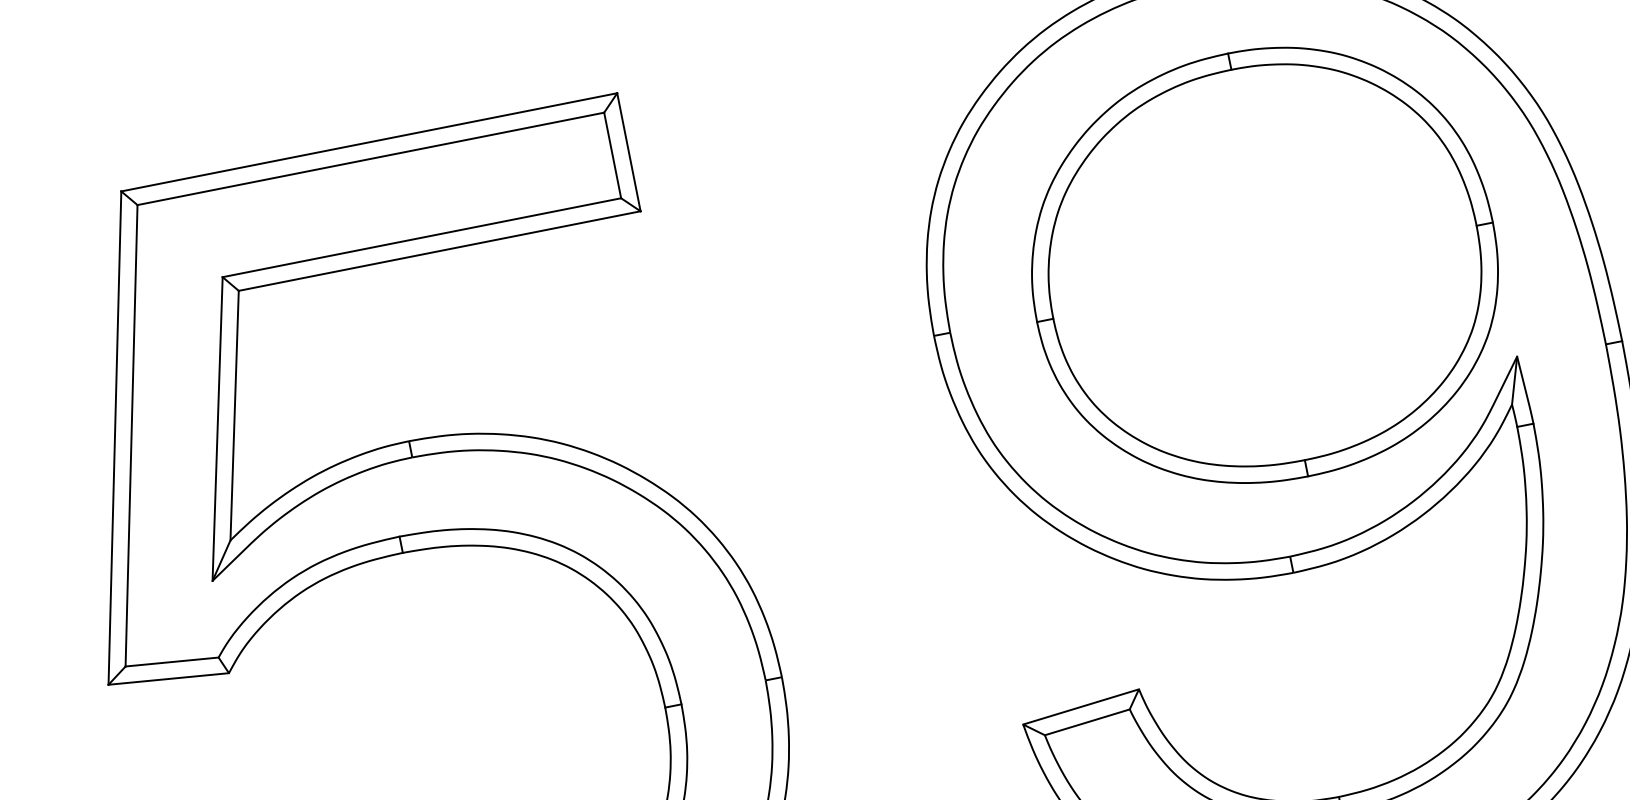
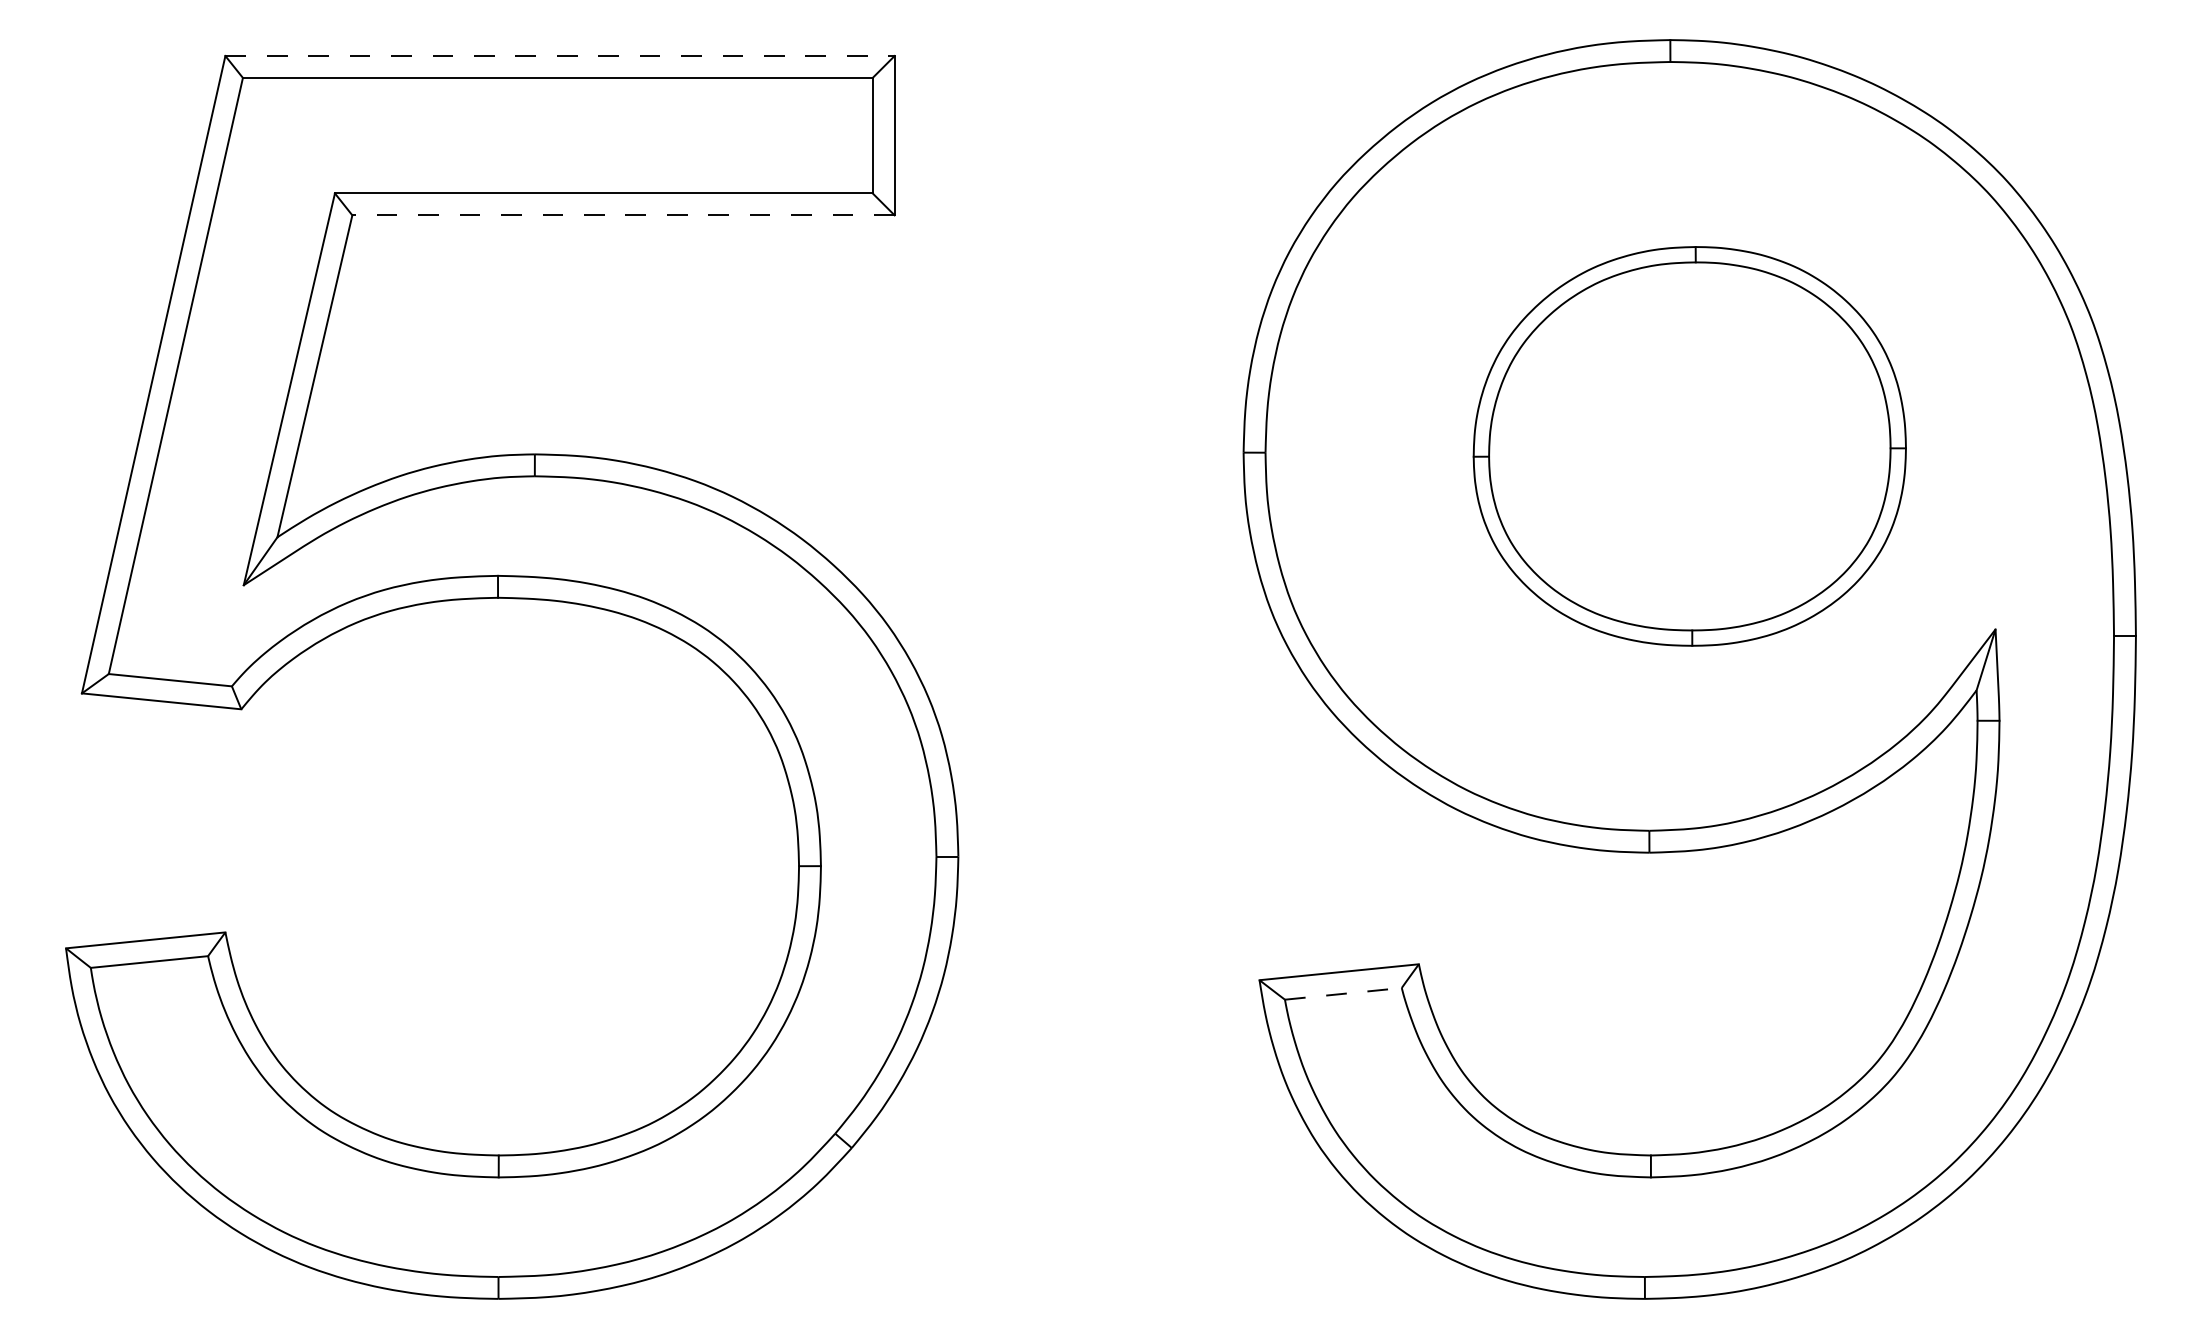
line: (369, 142) -> (560, 56), solid -> dashed
line: (439, 251) -> (623, 215), solid -> dashed
part: (1263, 265) -> (1689, 446), size x0.7
line: (1087, 722) -> (1343, 993), solid -> dashed

